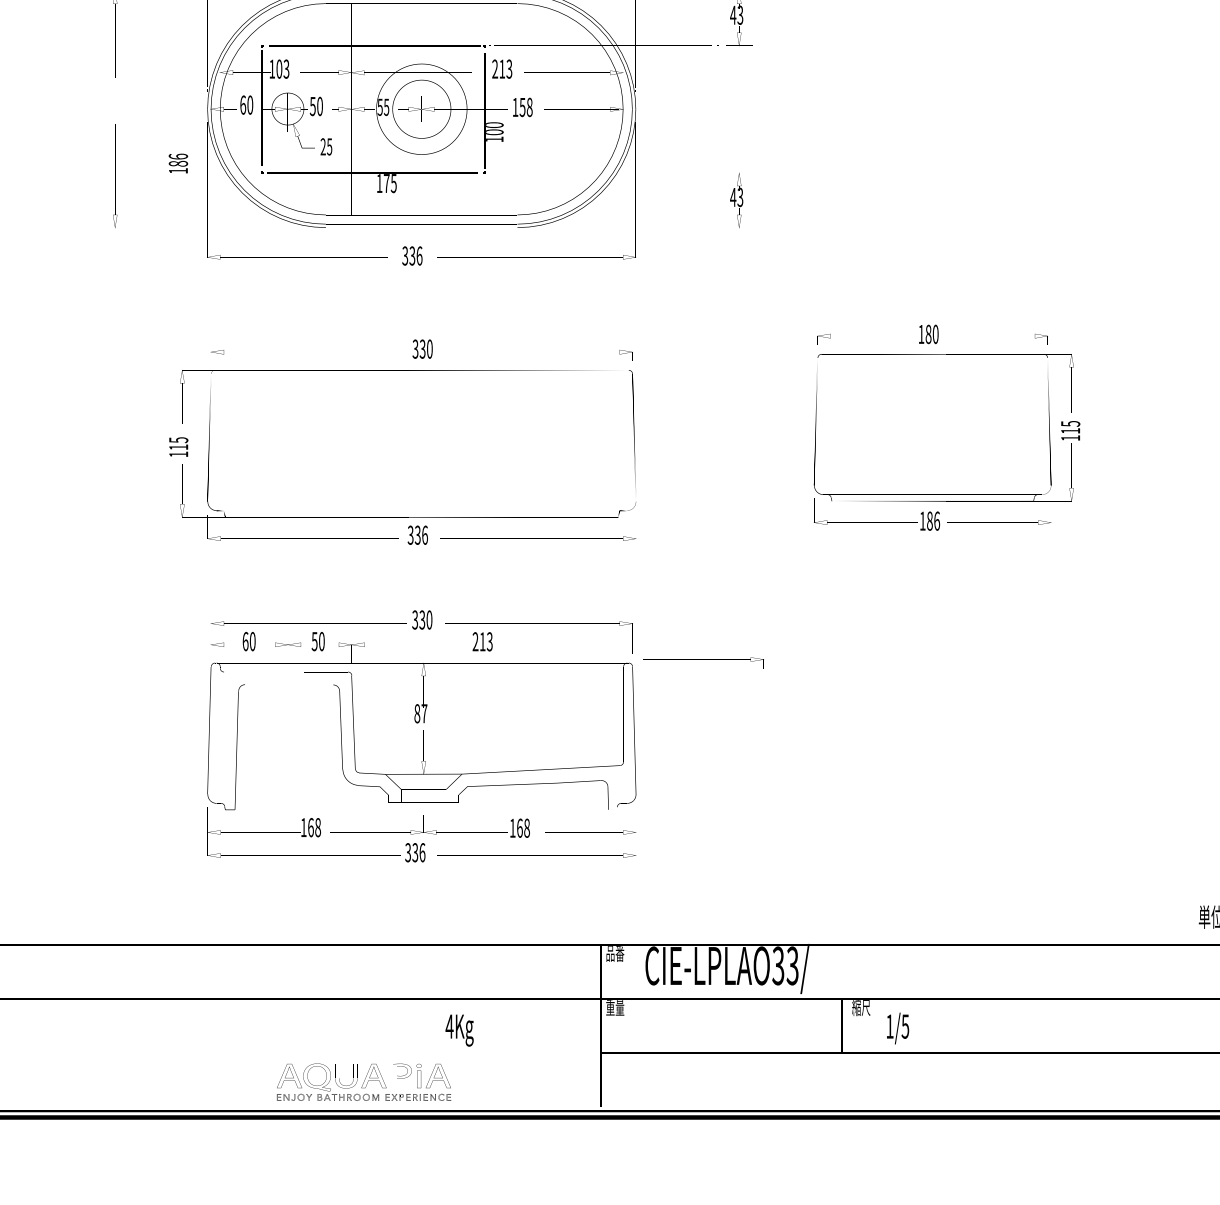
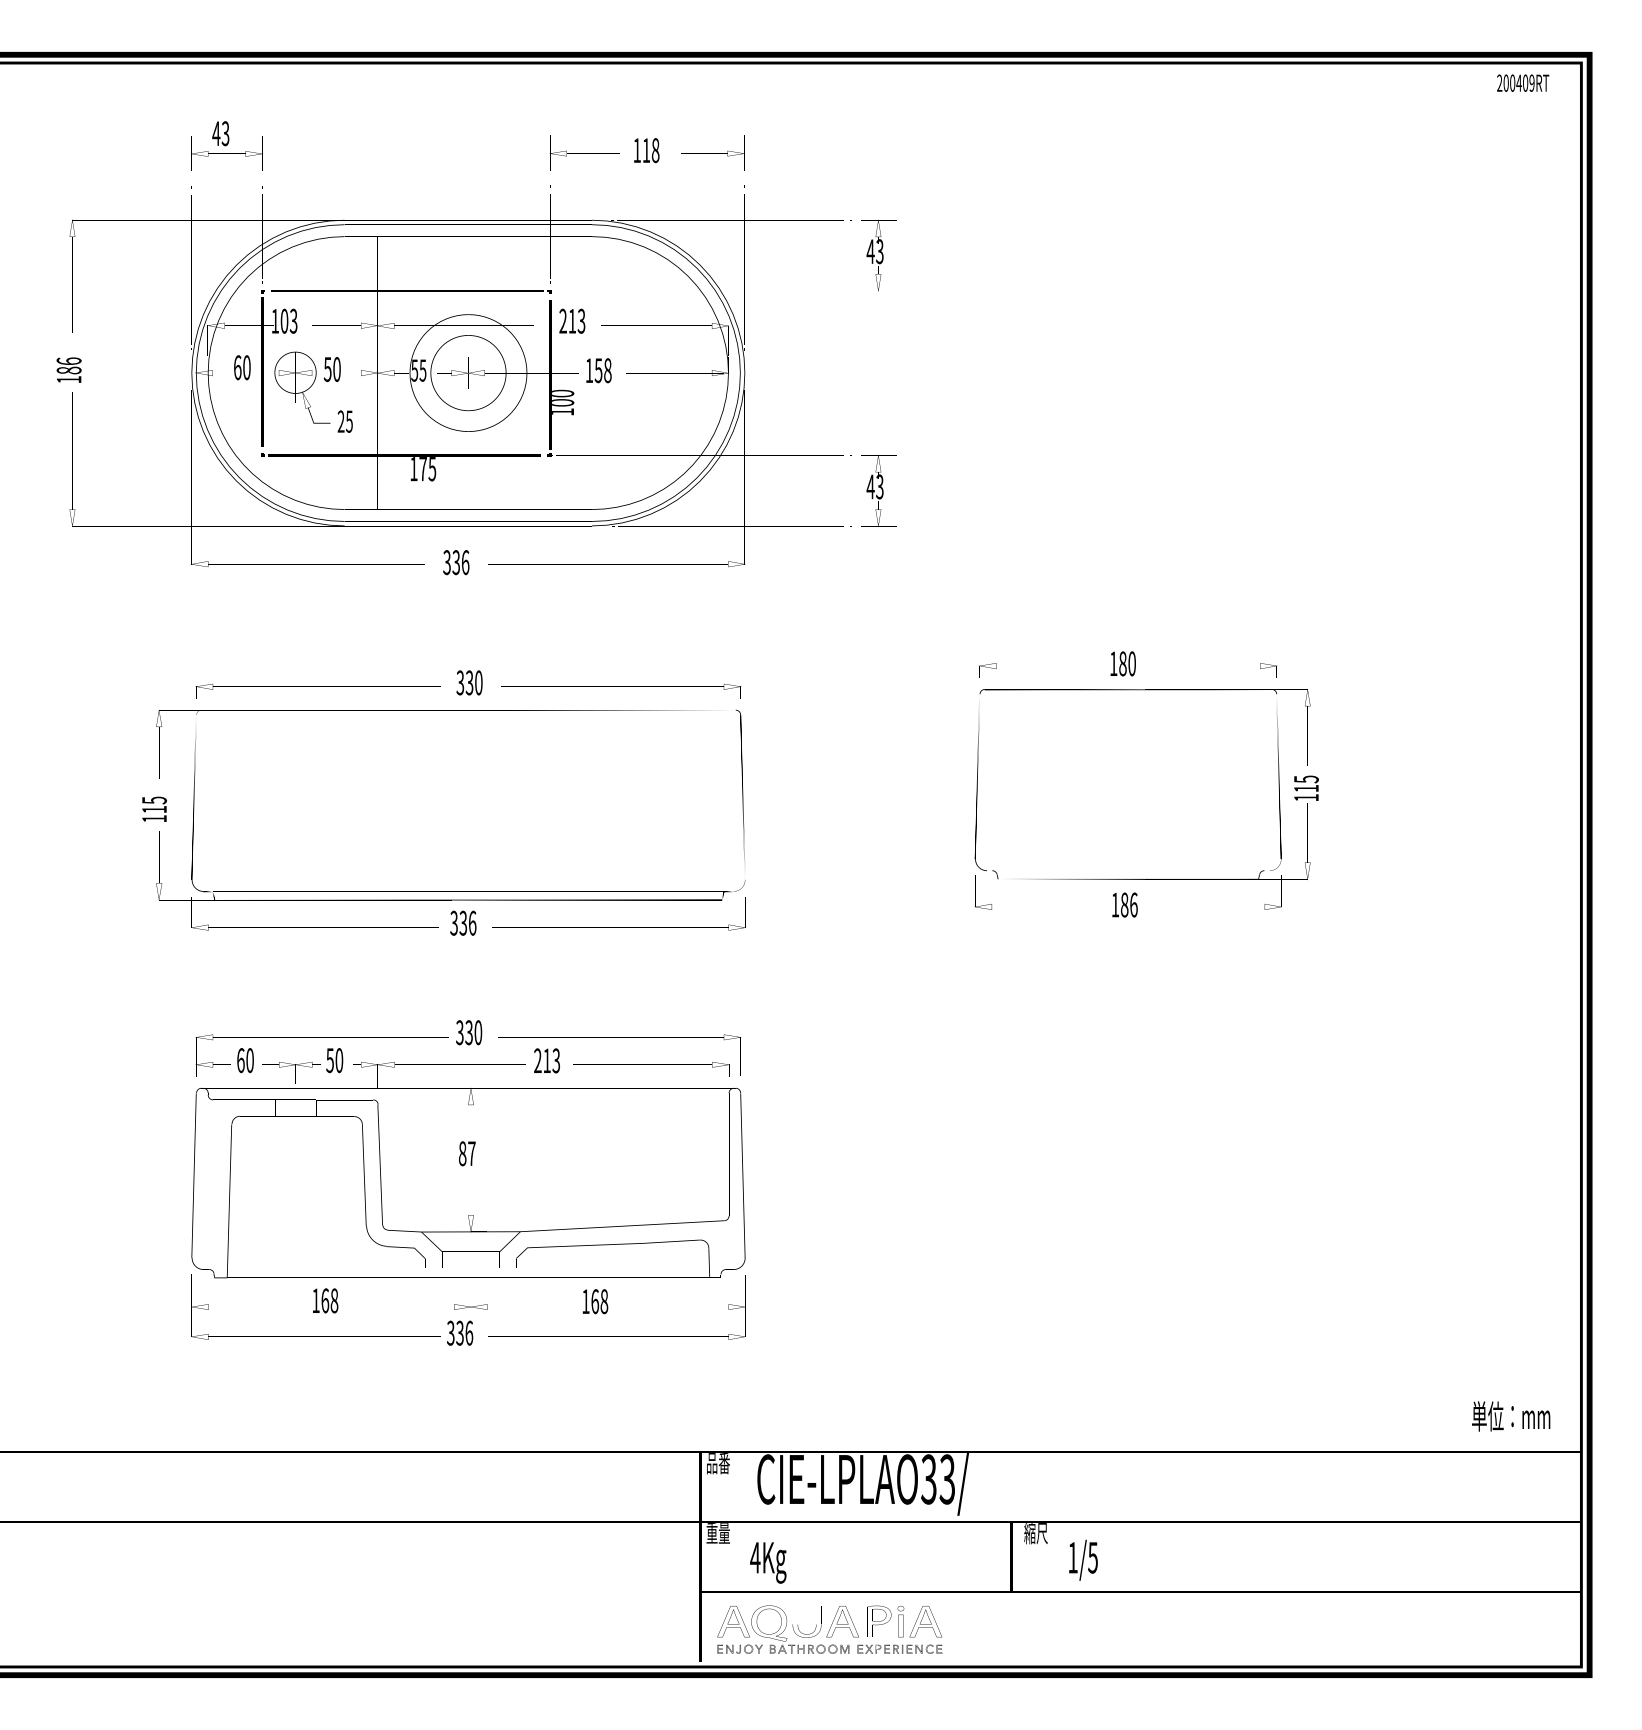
text: (177, 163) -> (68, 369), moved
part: (703, 663) -> (651, 1069), moved
text: (459, 1030) -> (768, 1562), moved
part: (363, 1082) -> (829, 1629), moved

